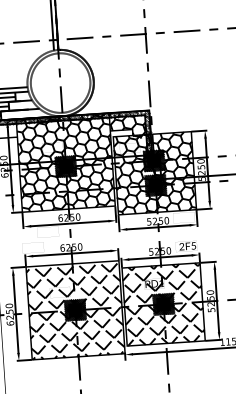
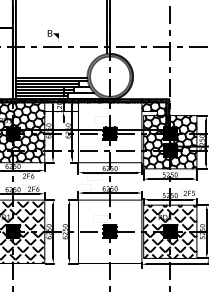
hatch: (64, 162) -> (109, 130), removed
hatch: (74, 311) -> (109, 232), removed

